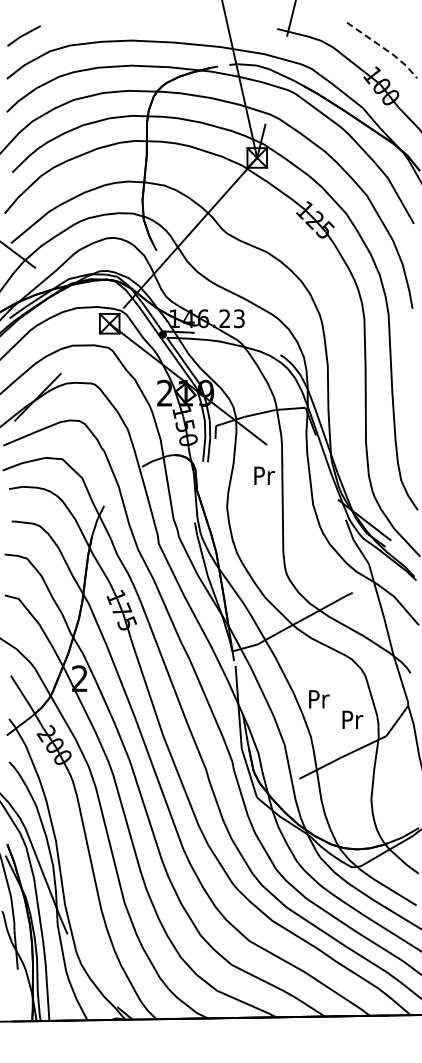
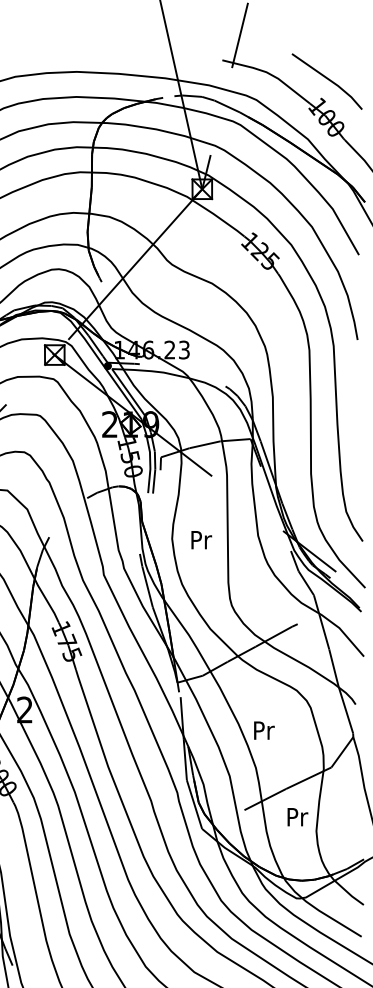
line: (384, 49) -> (329, 80), dashed -> solid
text: (264, 475) -> (201, 539), moved
text: (352, 719) -> (297, 816), moved

